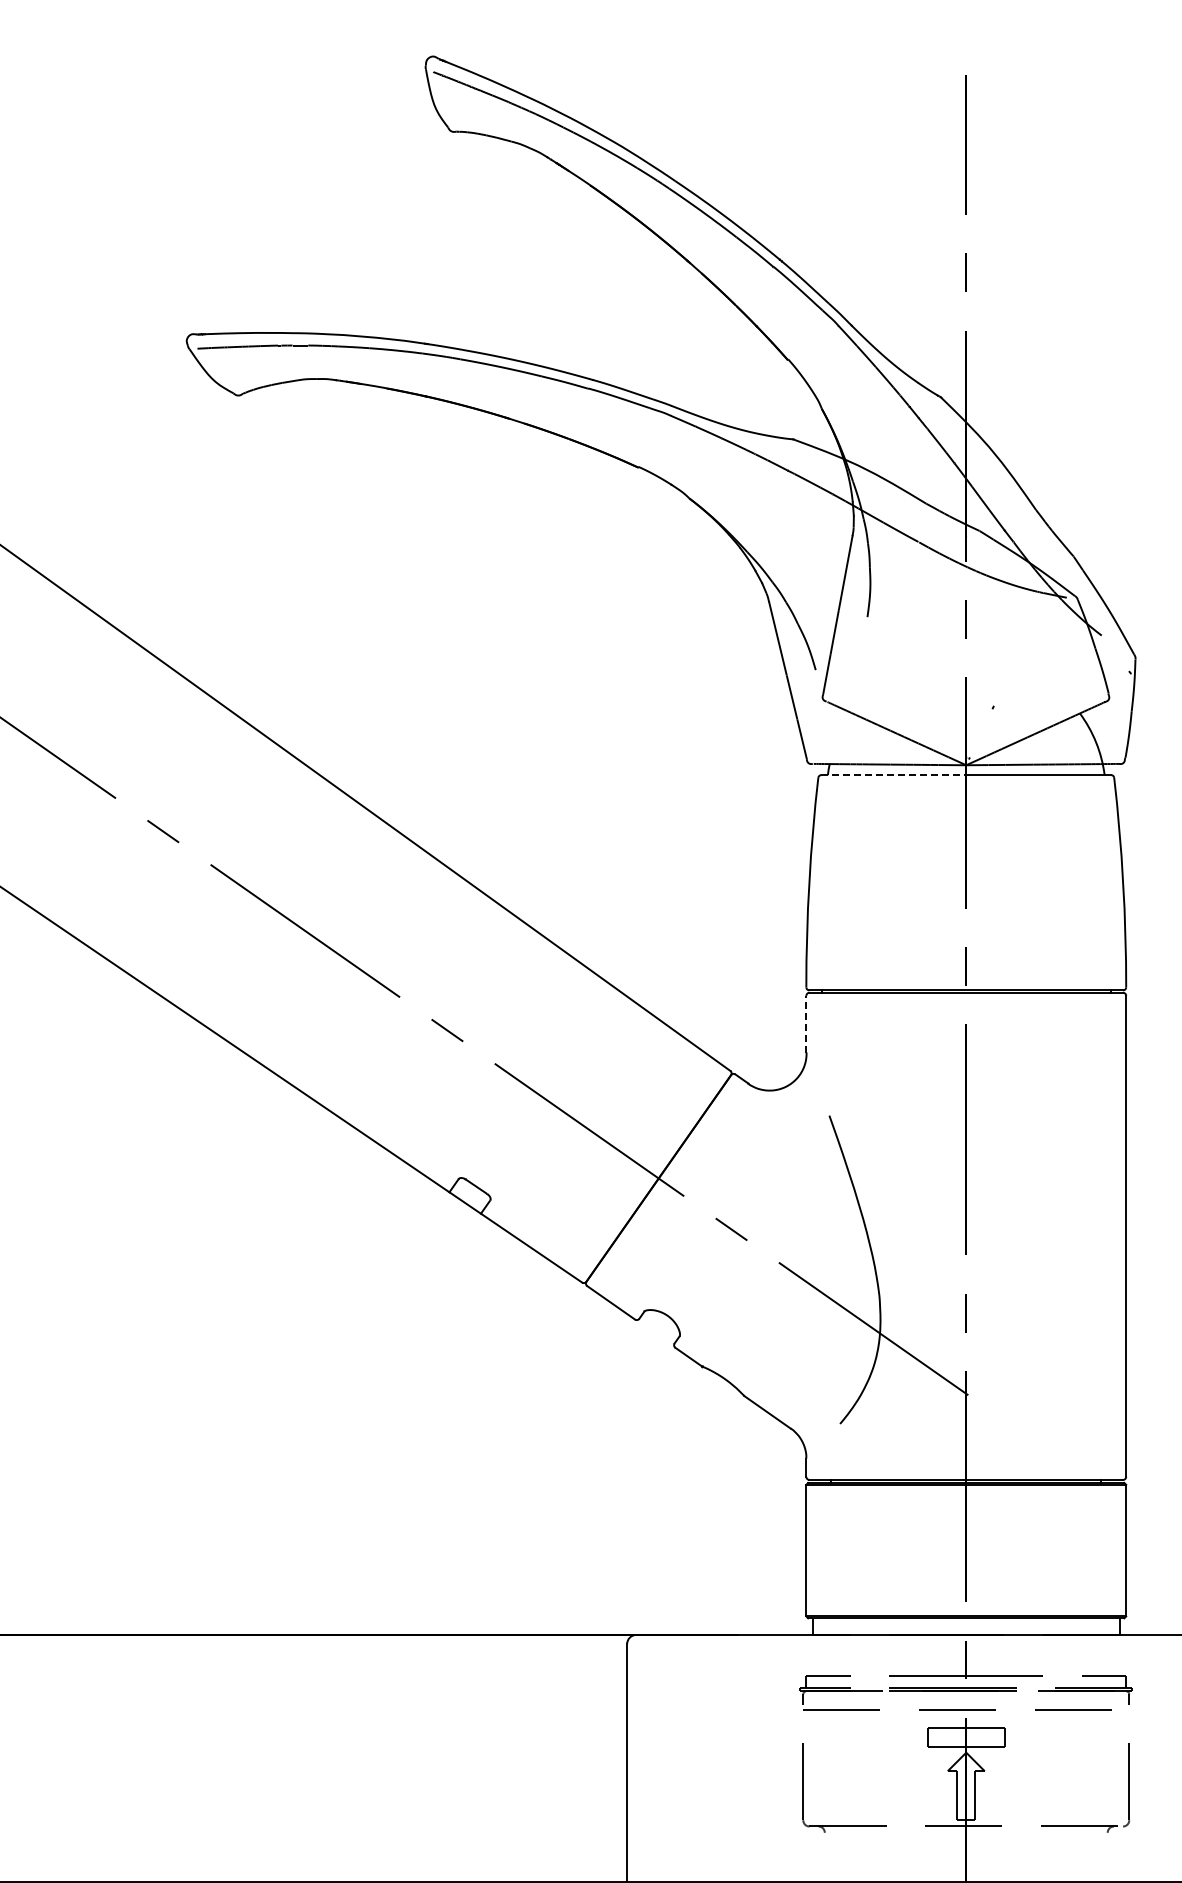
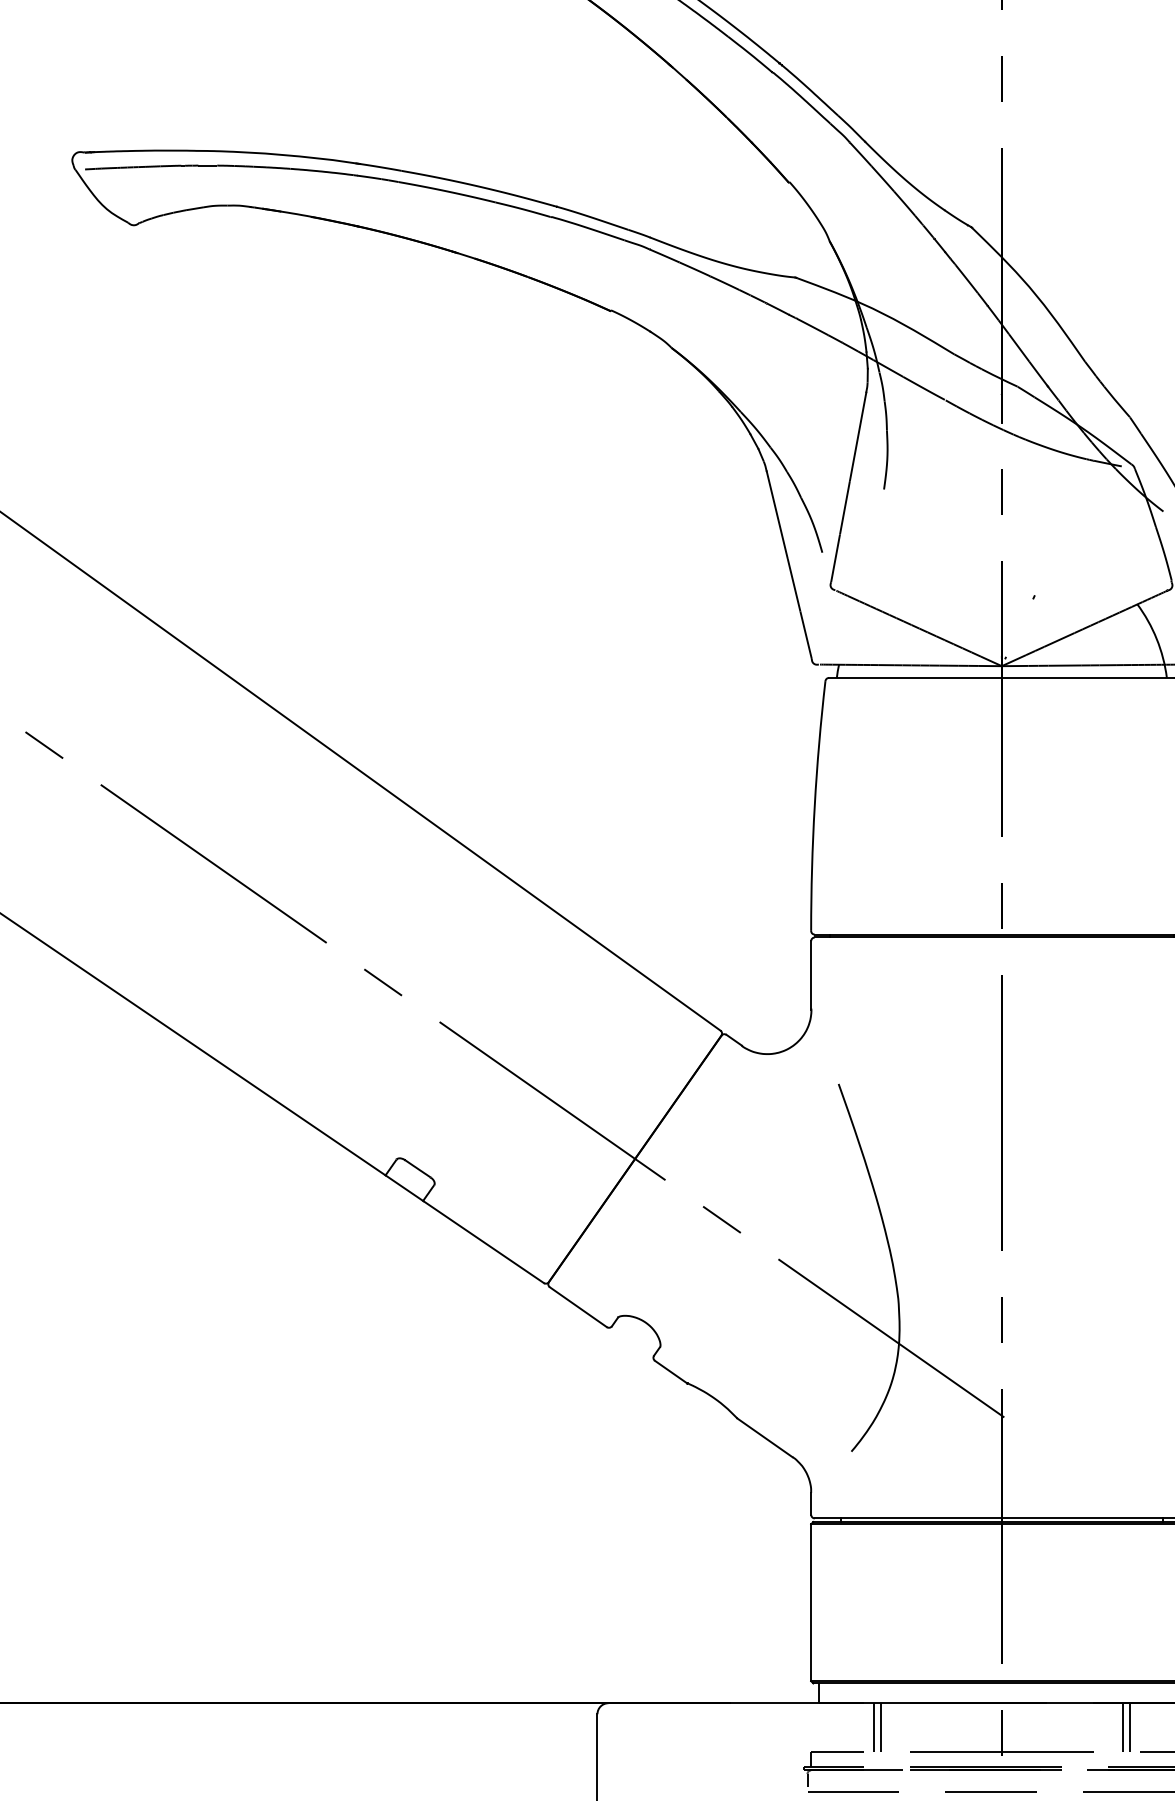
line: (894, 775) -> (916, 678), dashed -> solid
line: (806, 1024) -> (811, 975), dashed -> solid
line: (858, 1654) -> (873, 1726), added
line: (864, 1654) -> (880, 1726), added
line: (1067, 1654) -> (1122, 1726), added
line: (1073, 1654) -> (1129, 1726), added

